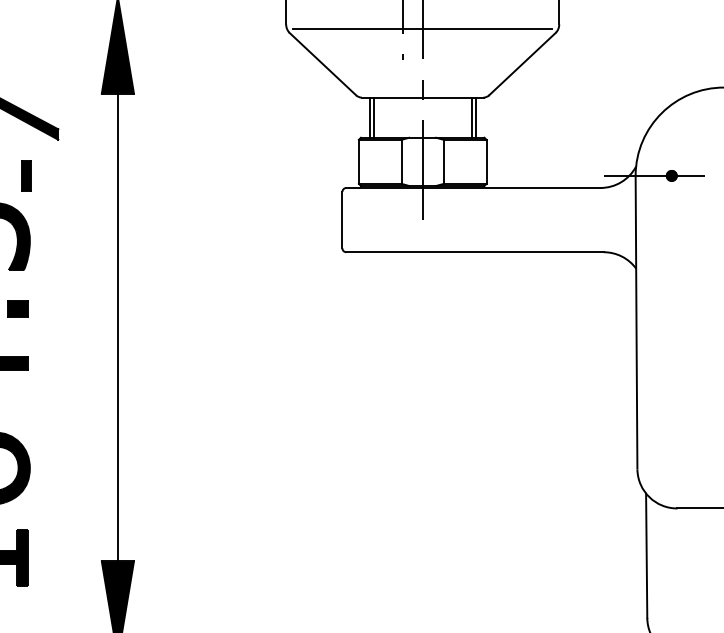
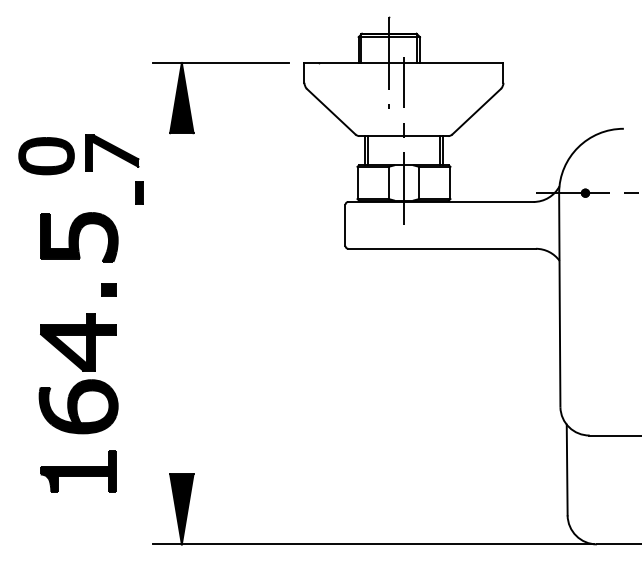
line: (422, 29) -> (403, 86), removed
part: (26, 174) -> (139, 192), moved
line: (117, 327) -> (181, 303), removed

